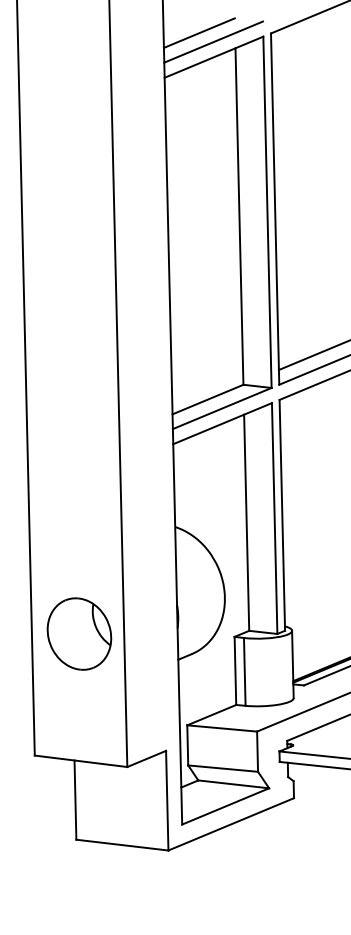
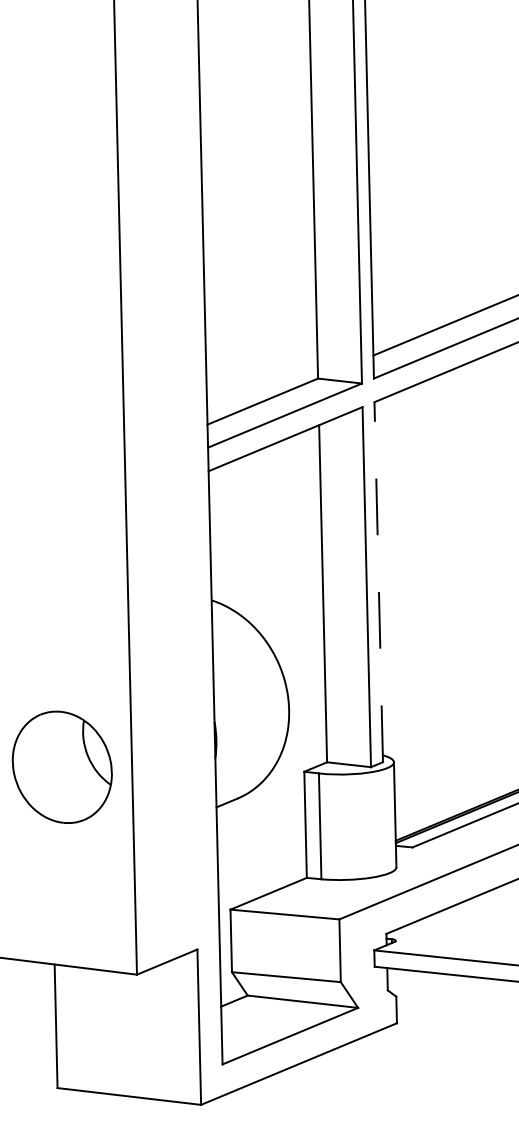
line: (282, 514) -> (378, 580), solid -> dashed

